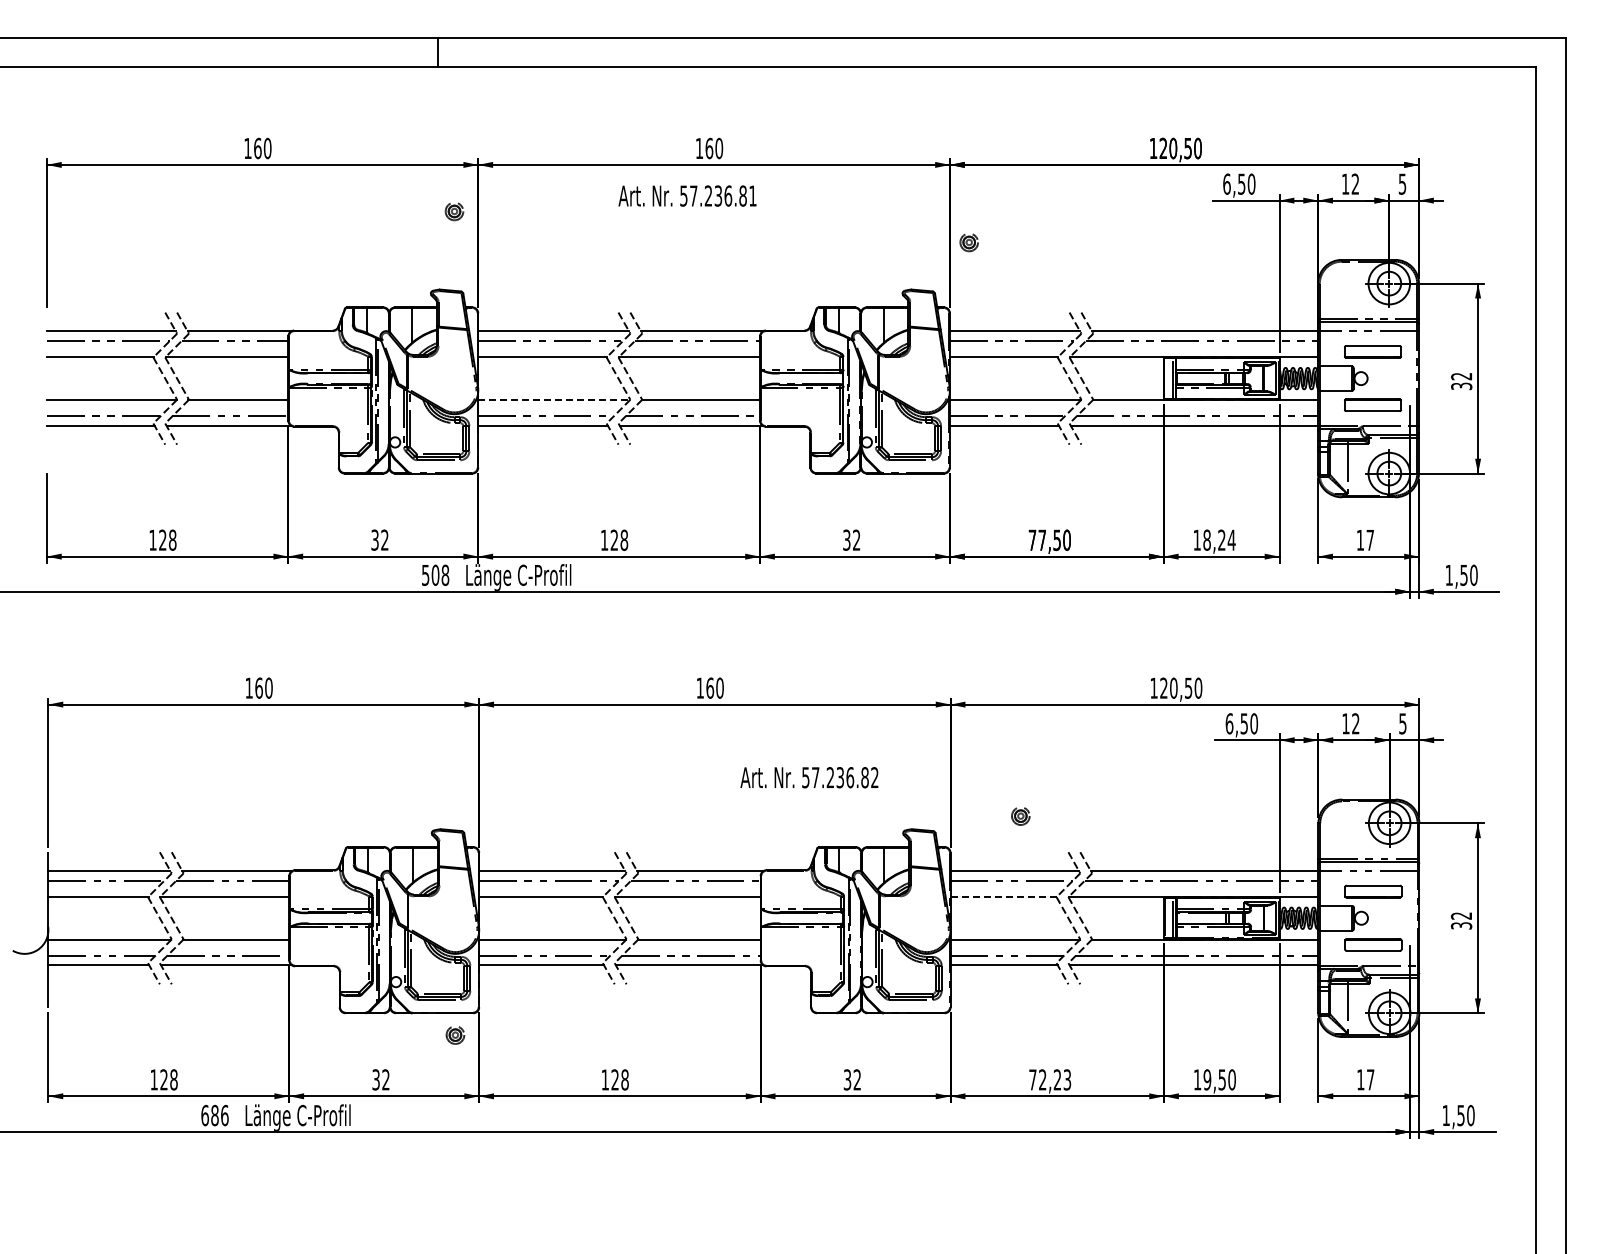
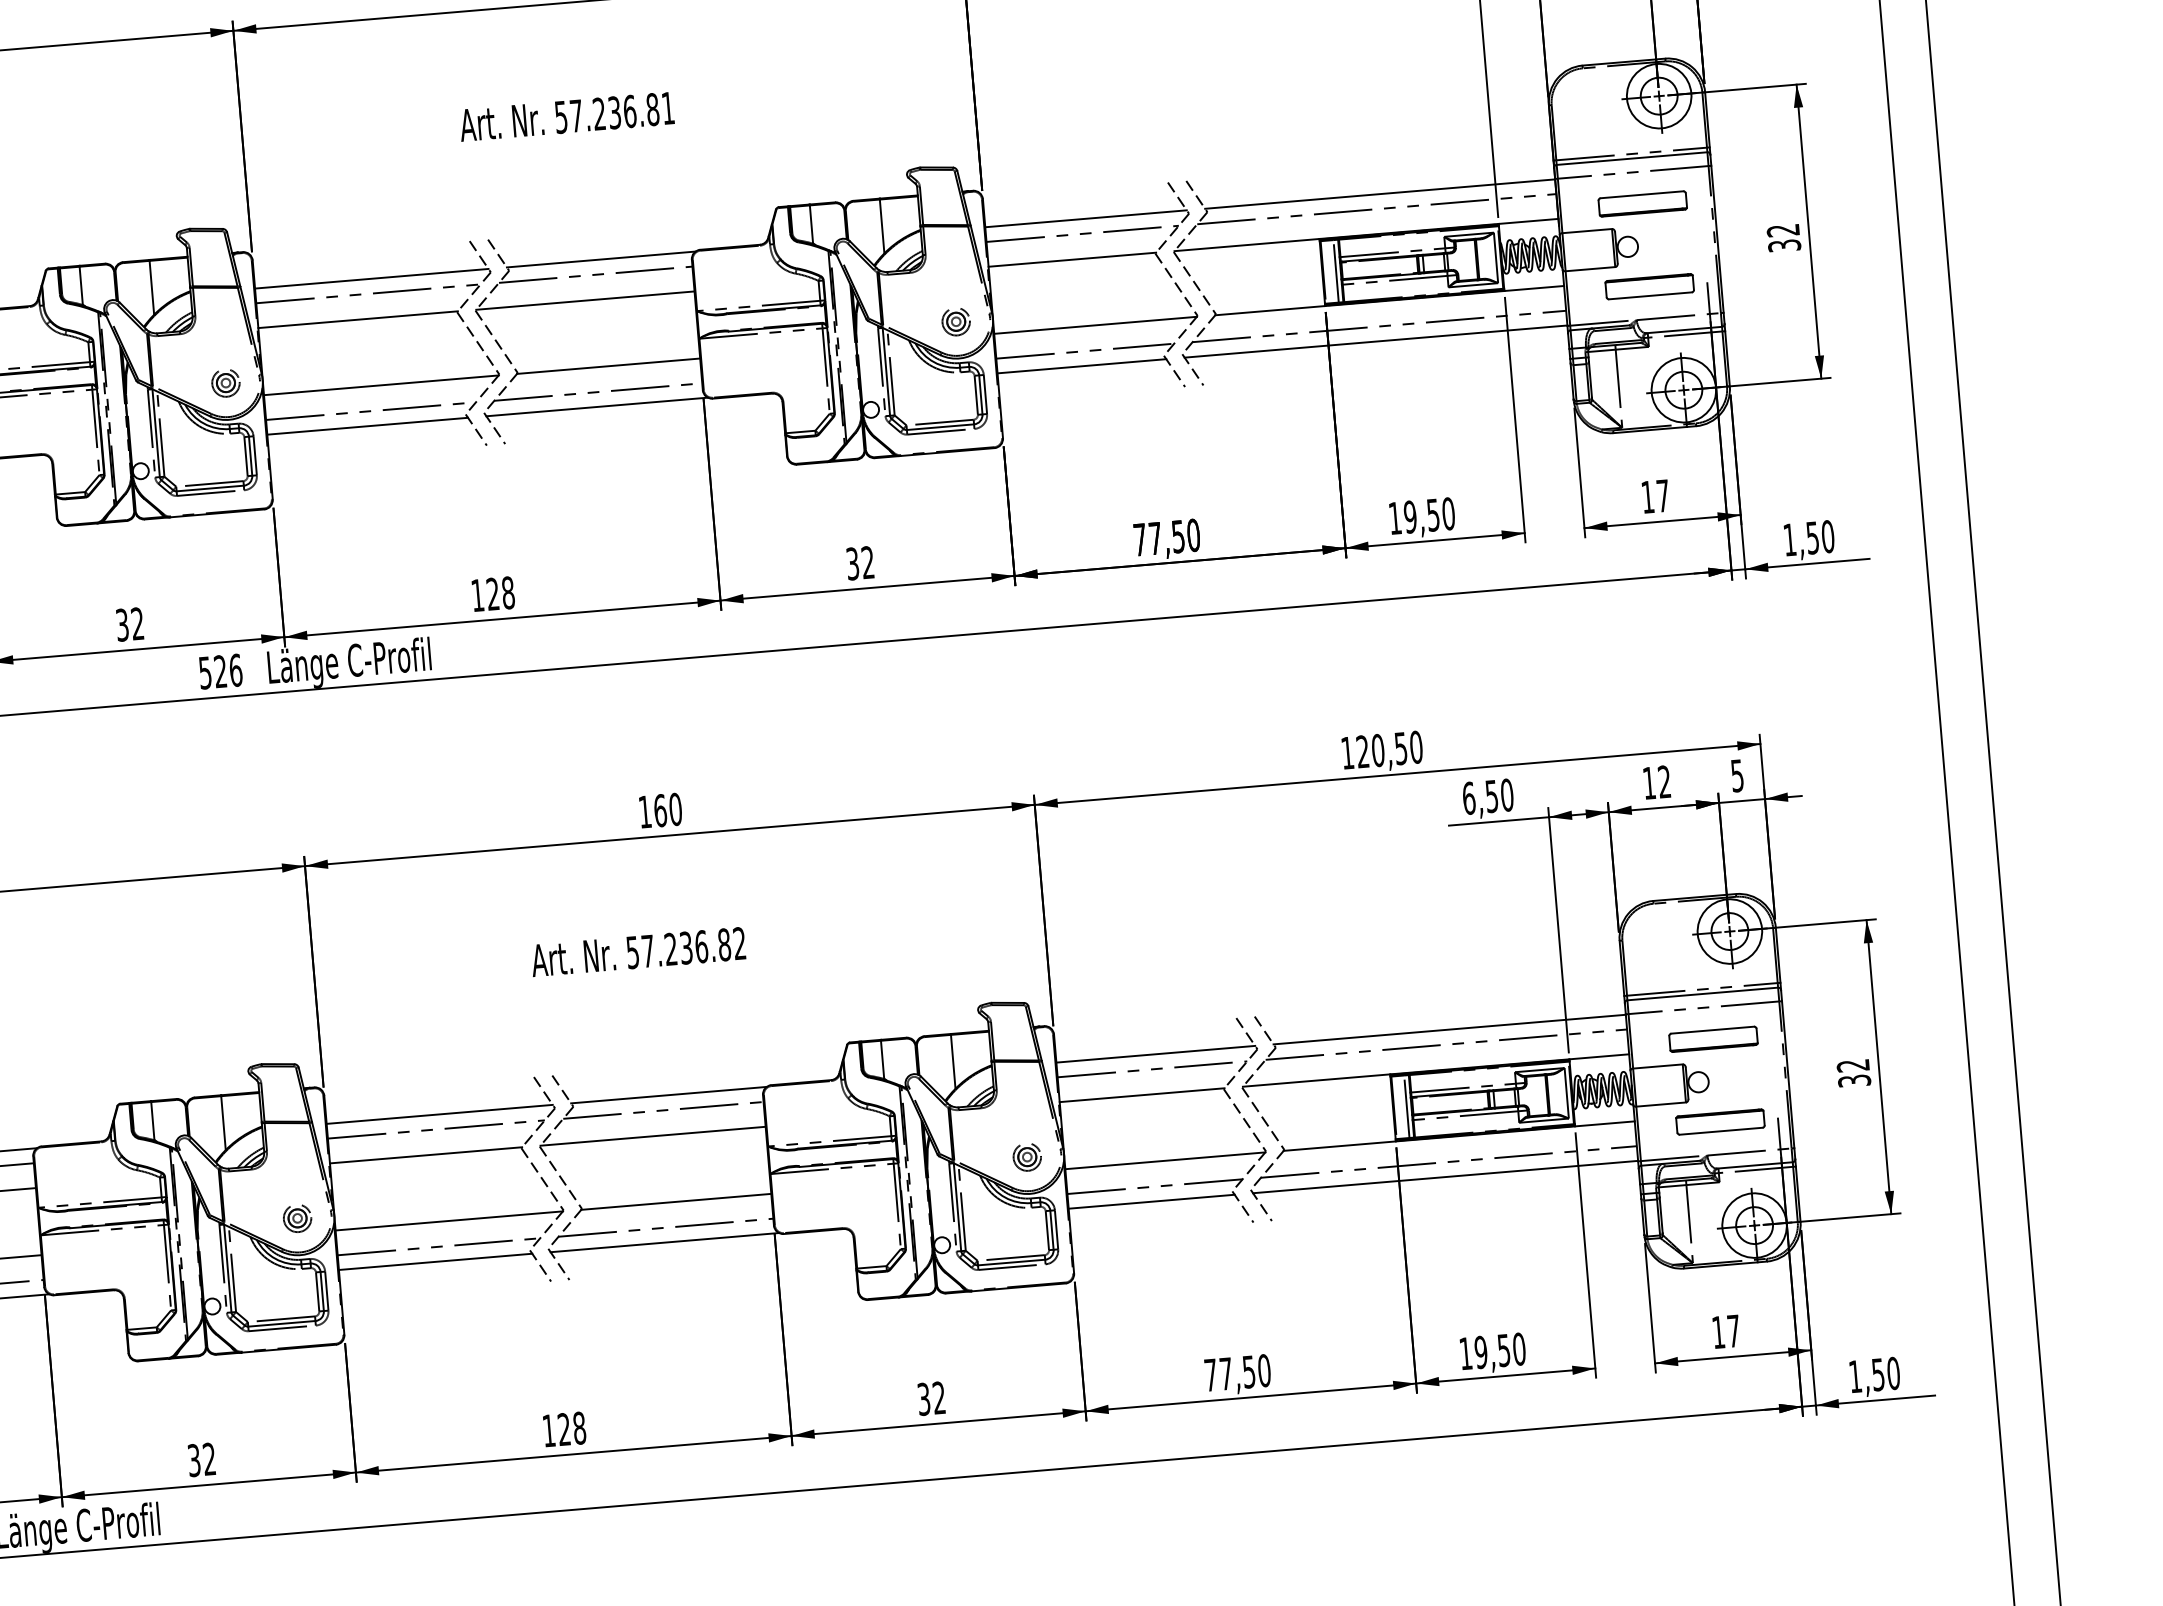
text: (687, 195) -> (566, 115), moved
part: (454, 211) -> (225, 383), moved
part: (968, 242) -> (955, 321), moved
line: (554, 400) -> (382, 385), dashed -> solid
text: (1219, 539) -> (1429, 514), 18,24 -> 19,50
text: (440, 574) -> (228, 669), 508 -> 526
text: (809, 777) -> (638, 951), moved
part: (1020, 816) -> (1026, 1157), moved
line: (1004, 896) -> (1143, 1094), dashed -> solid
part: (455, 1035) -> (297, 1218), moved
text: (1055, 1079) -> (1245, 1371), 72,23 -> 77,50

